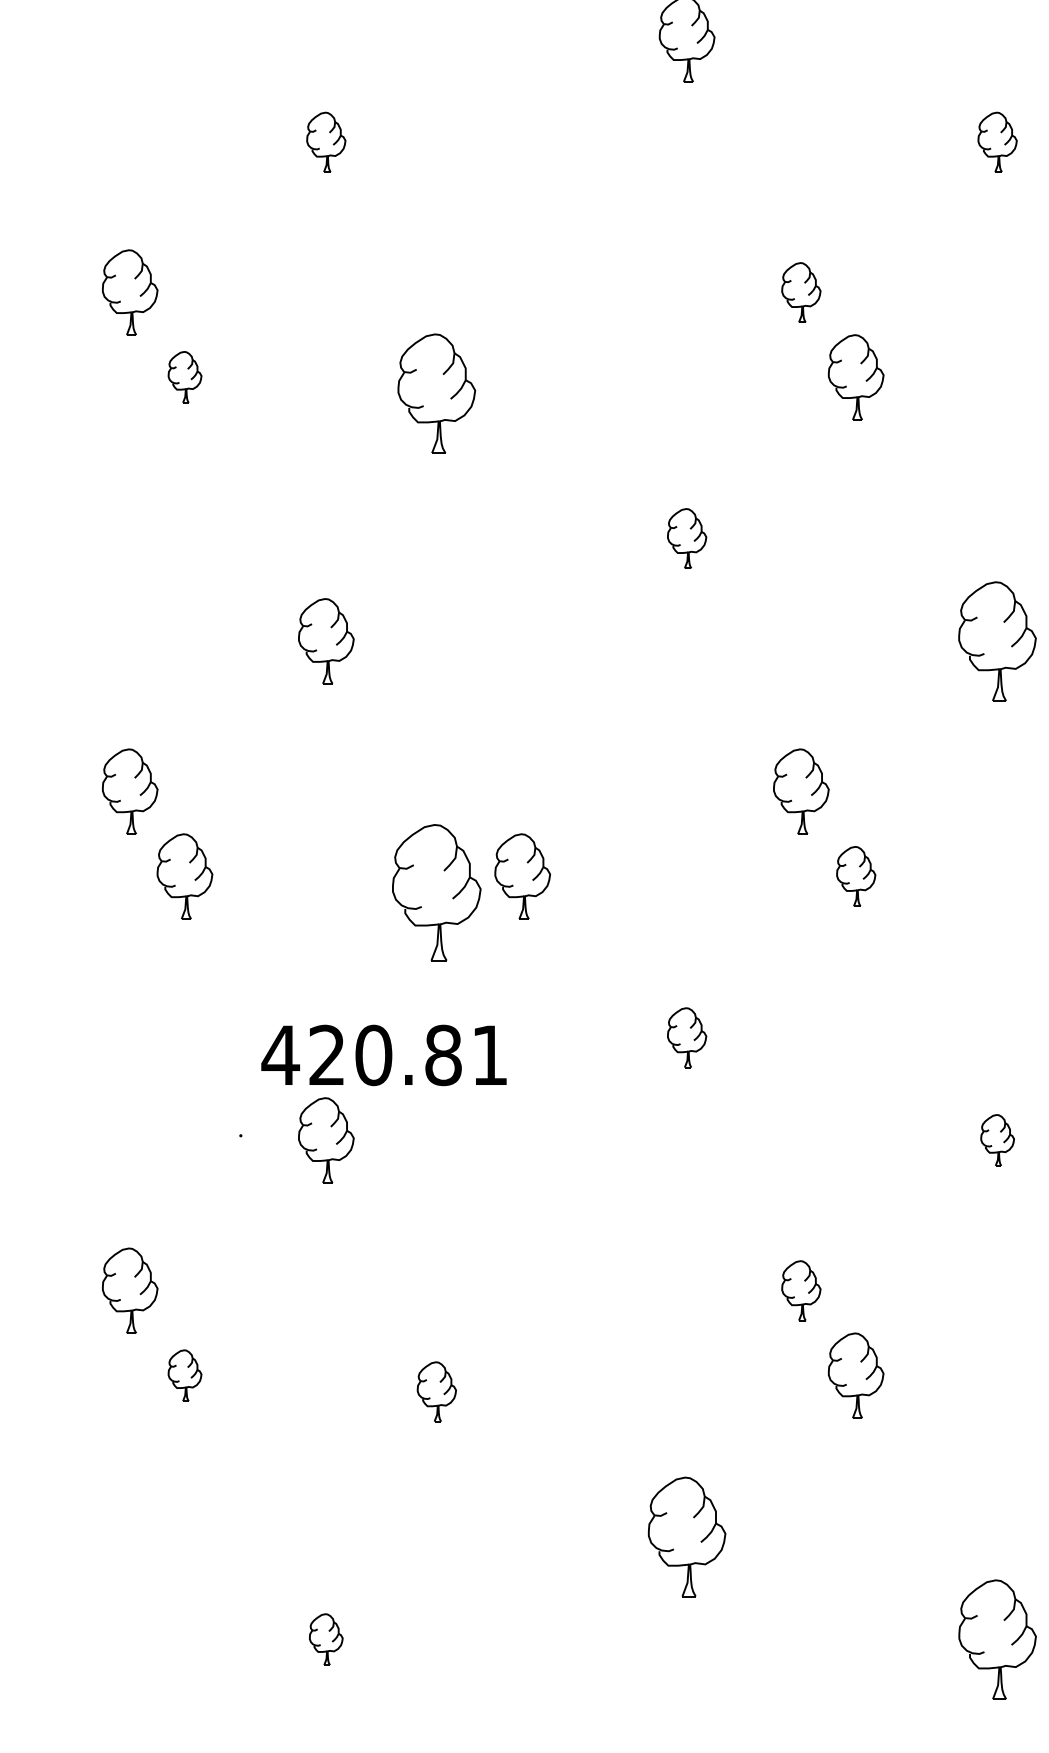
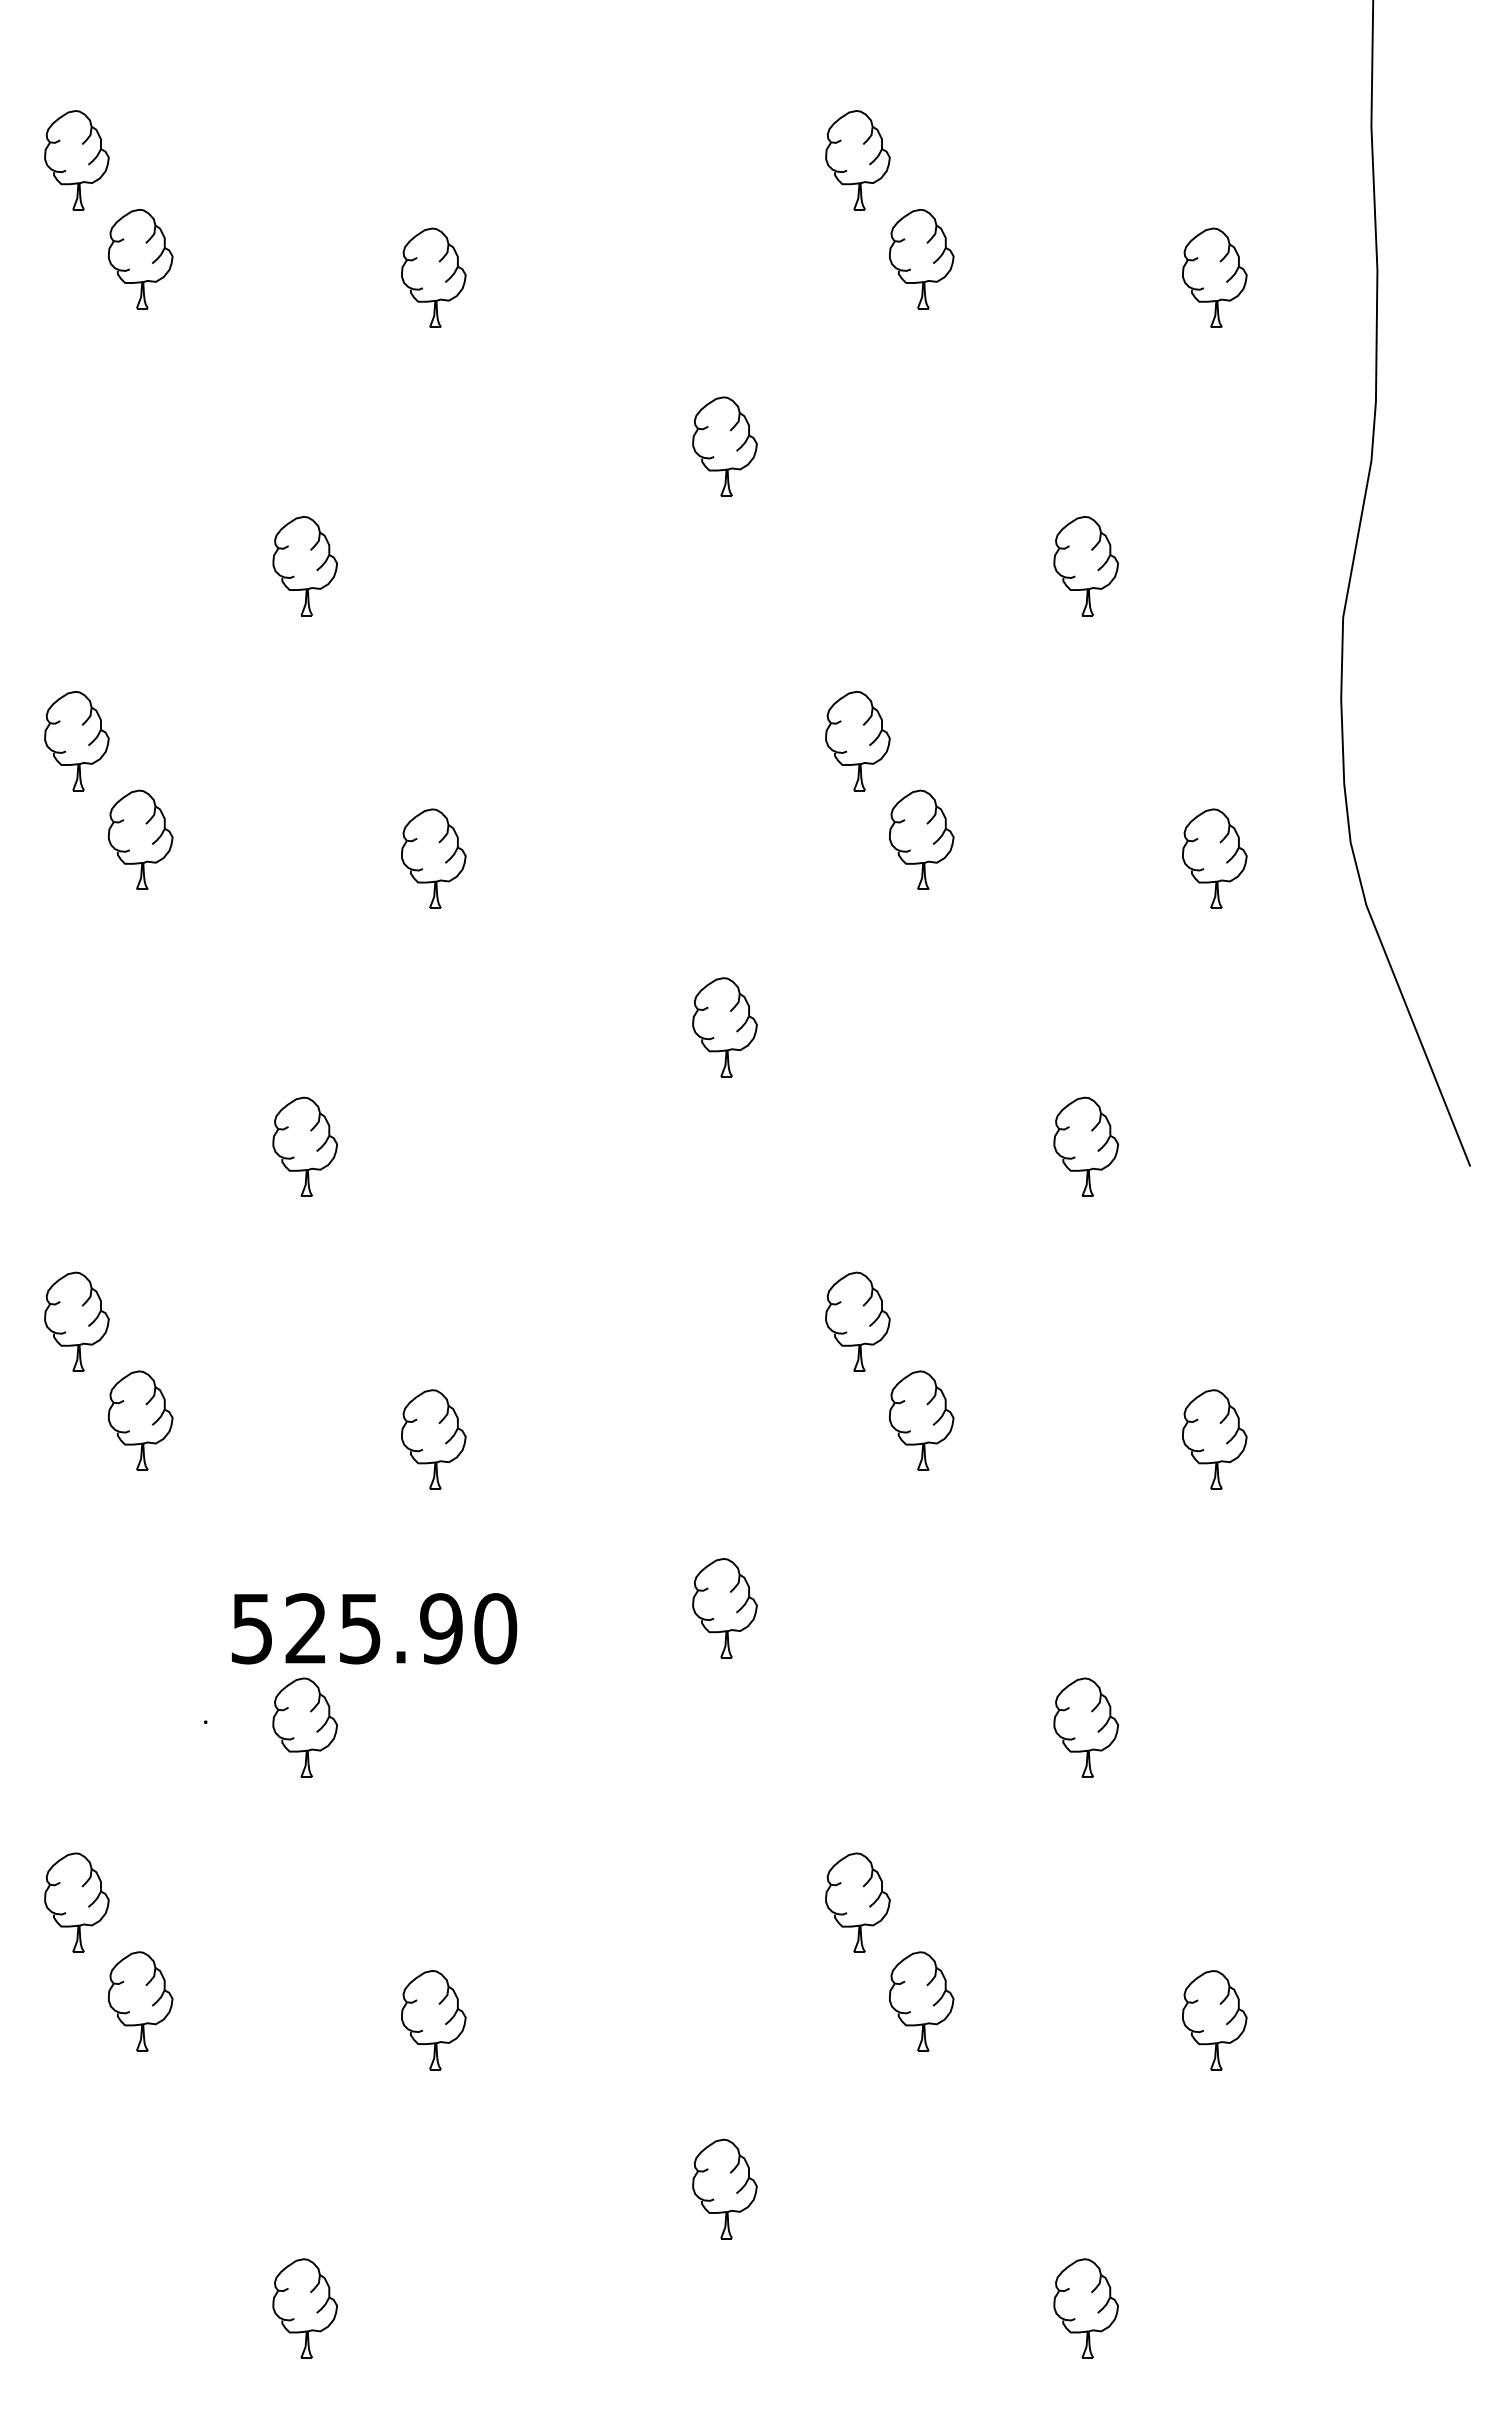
part: (325, 142) -> (304, 566), size x1.43
part: (997, 142) -> (1086, 566), size x1.43
part: (800, 292) -> (857, 741), size x1.43
part: (184, 377) -> (140, 839), size x1.67
part: (436, 393) -> (433, 858), size x0.71
part: (686, 538) -> (724, 1027), size x1.43
part: (997, 640) -> (1086, 1146), size x0.71
part: (522, 876) -> (533, 1420), removed
part: (855, 876) -> (921, 1420), size x1.43
part: (436, 892) -> (433, 1439), size x0.62
part: (686, 1038) -> (724, 1608), size x1.43
text: (385, 1055) -> (373, 1628), 420.81 -> 525.90
part: (997, 1140) -> (1086, 1727), size x1.67
part: (800, 1290) -> (857, 1902), size x1.43
part: (184, 1375) -> (140, 2001), size x1.67
part: (436, 1392) -> (433, 2020), size x1.43
part: (686, 1536) -> (724, 2188), size x0.71
part: (325, 1639) -> (304, 2308), size x1.67
part: (996, 1639) -> (1085, 2308), size x0.71

